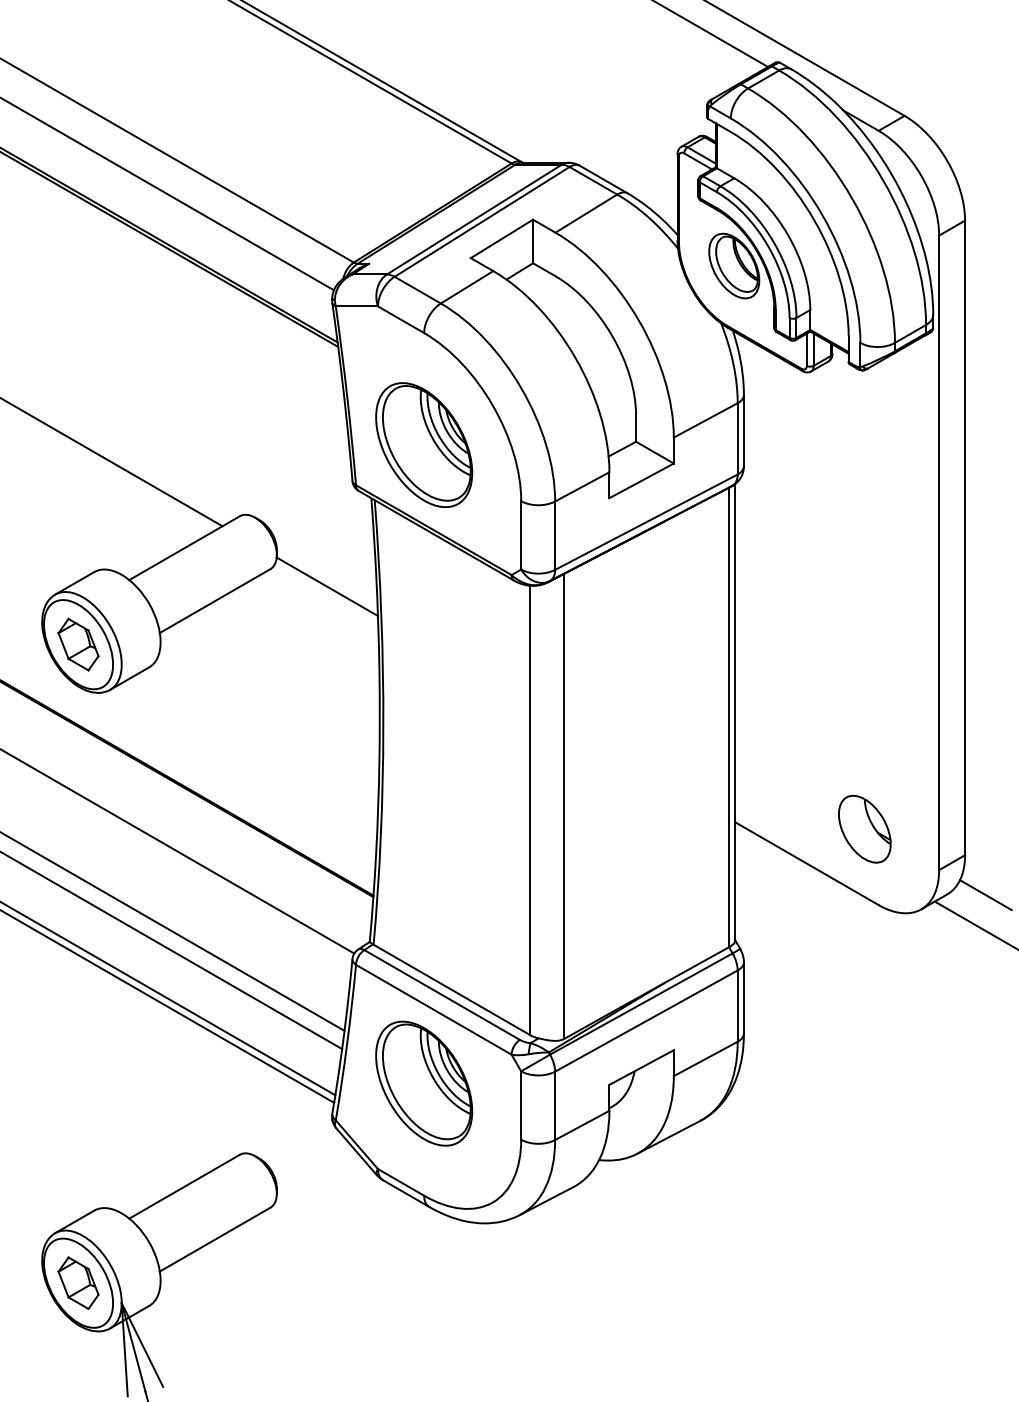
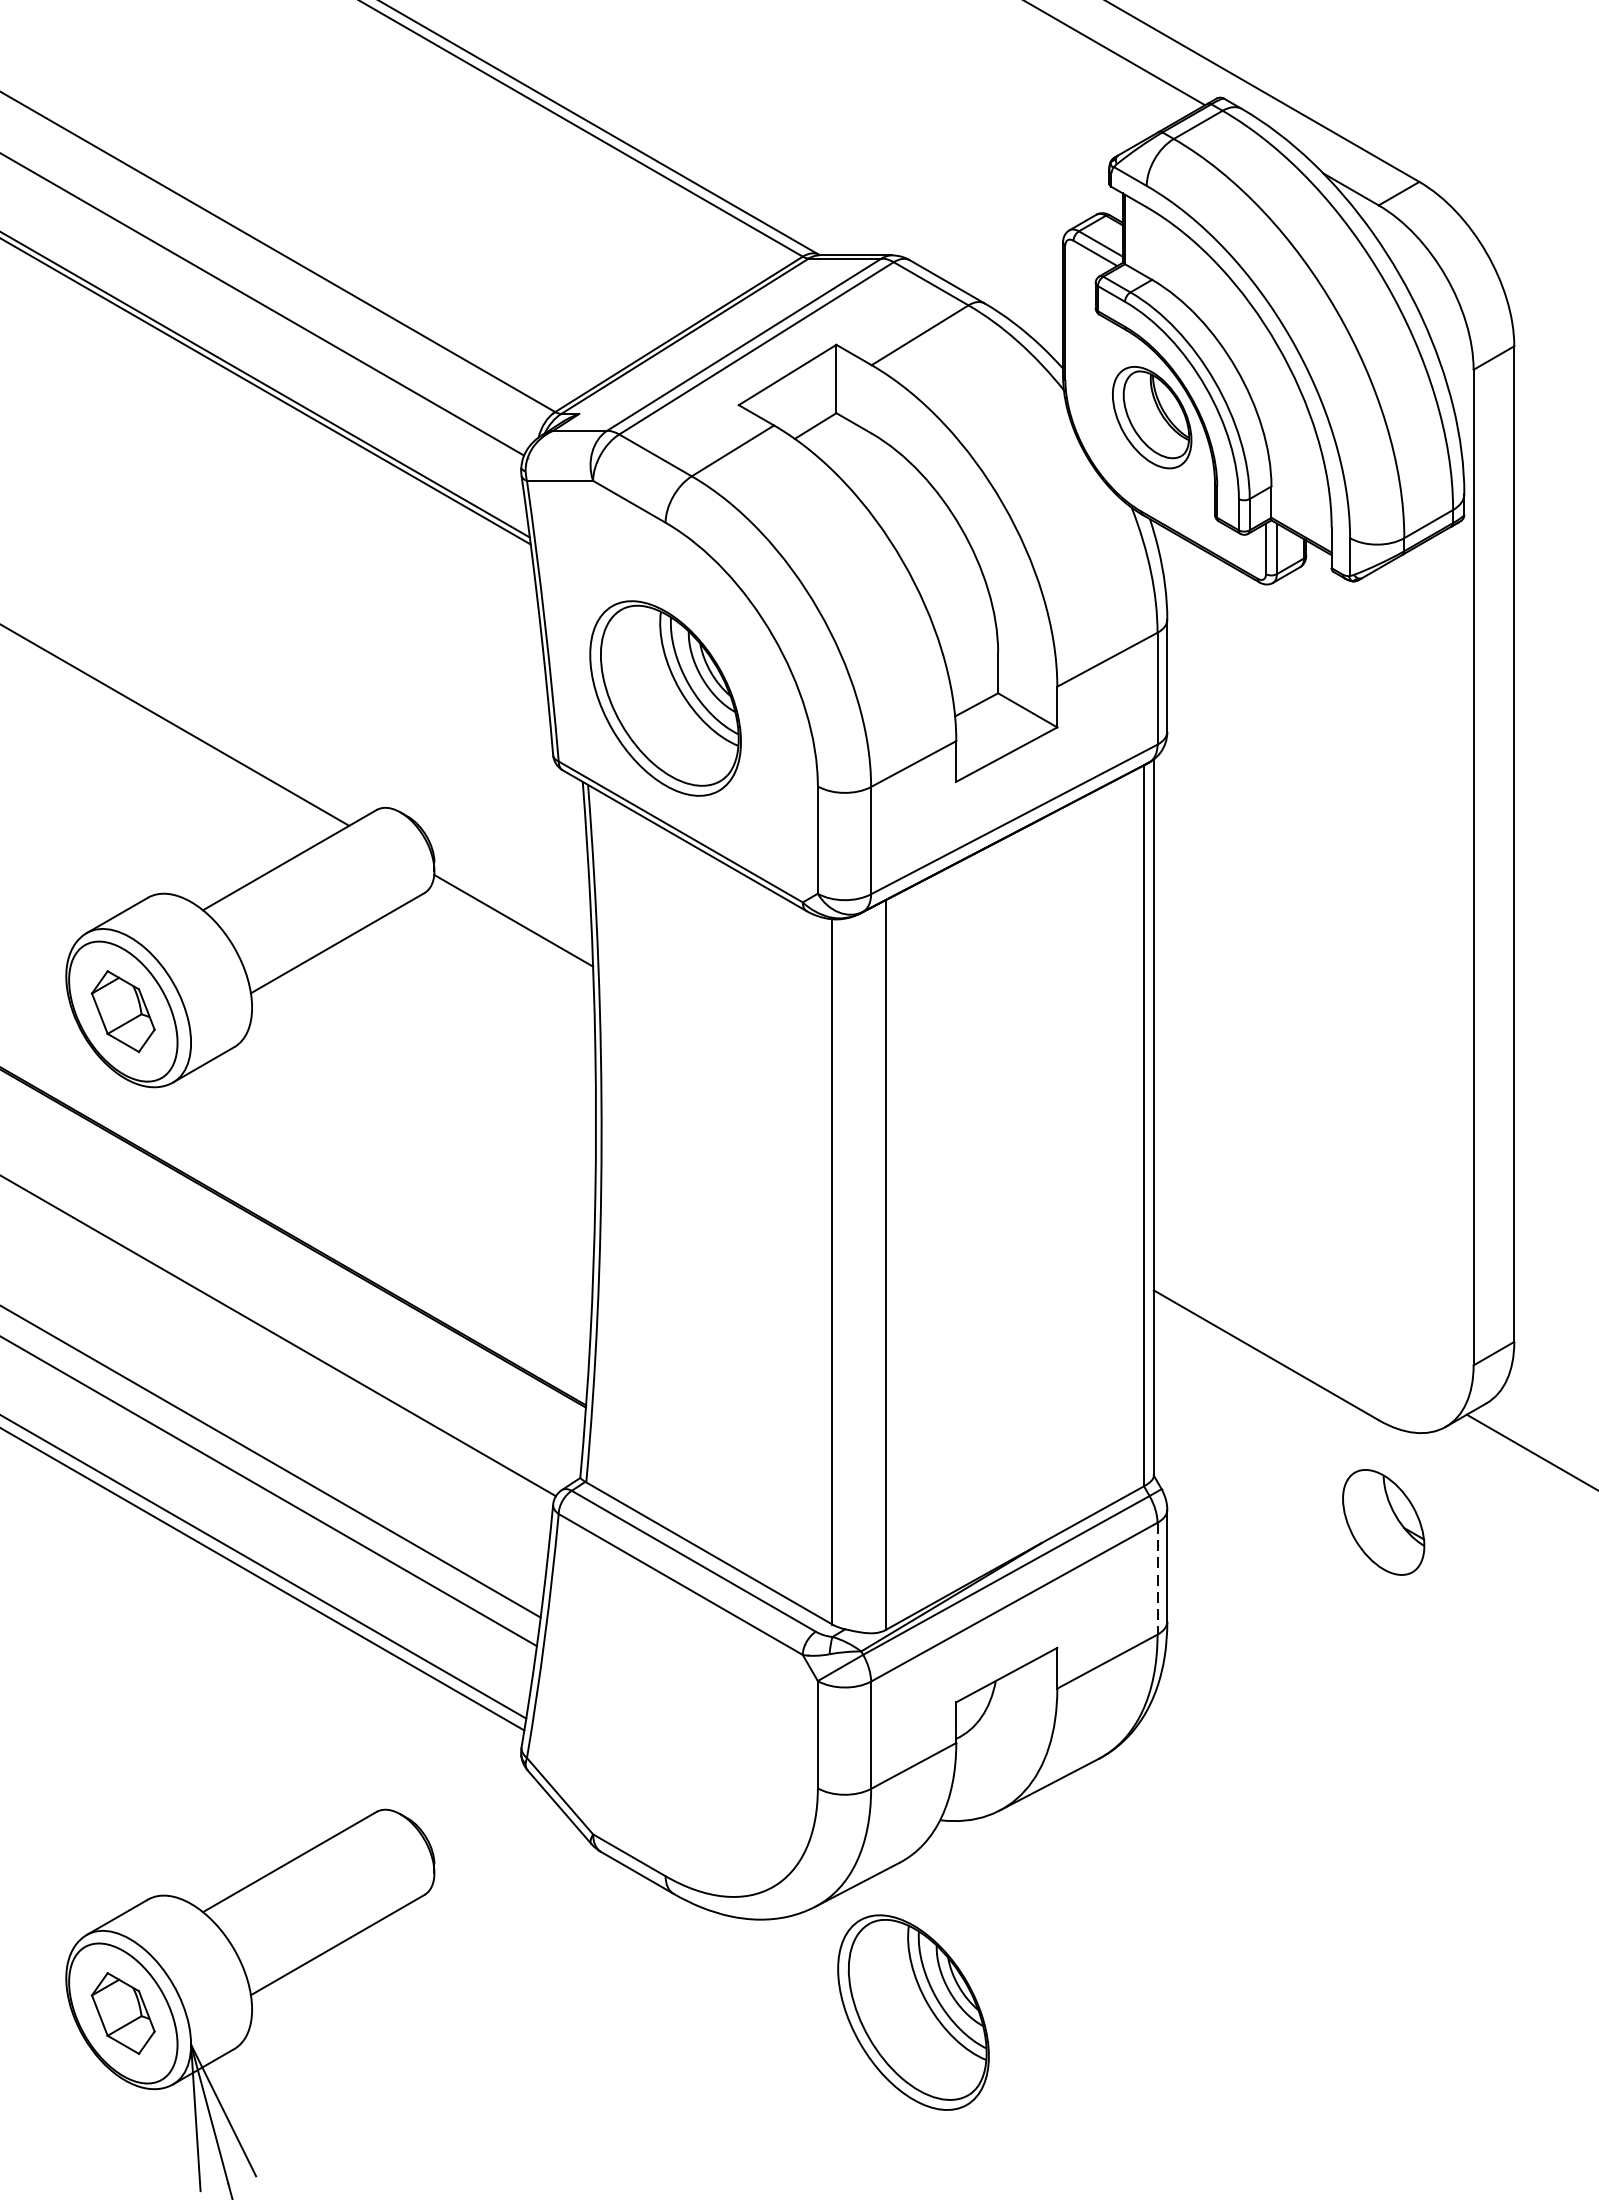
part: (864, 828) -> (1383, 1521), moved
line: (985, 895) -> (1546, 1405), removed
line: (737, 1006) -> (1157, 1579), solid -> dashed
part: (424, 1083) -> (914, 2012), moved

